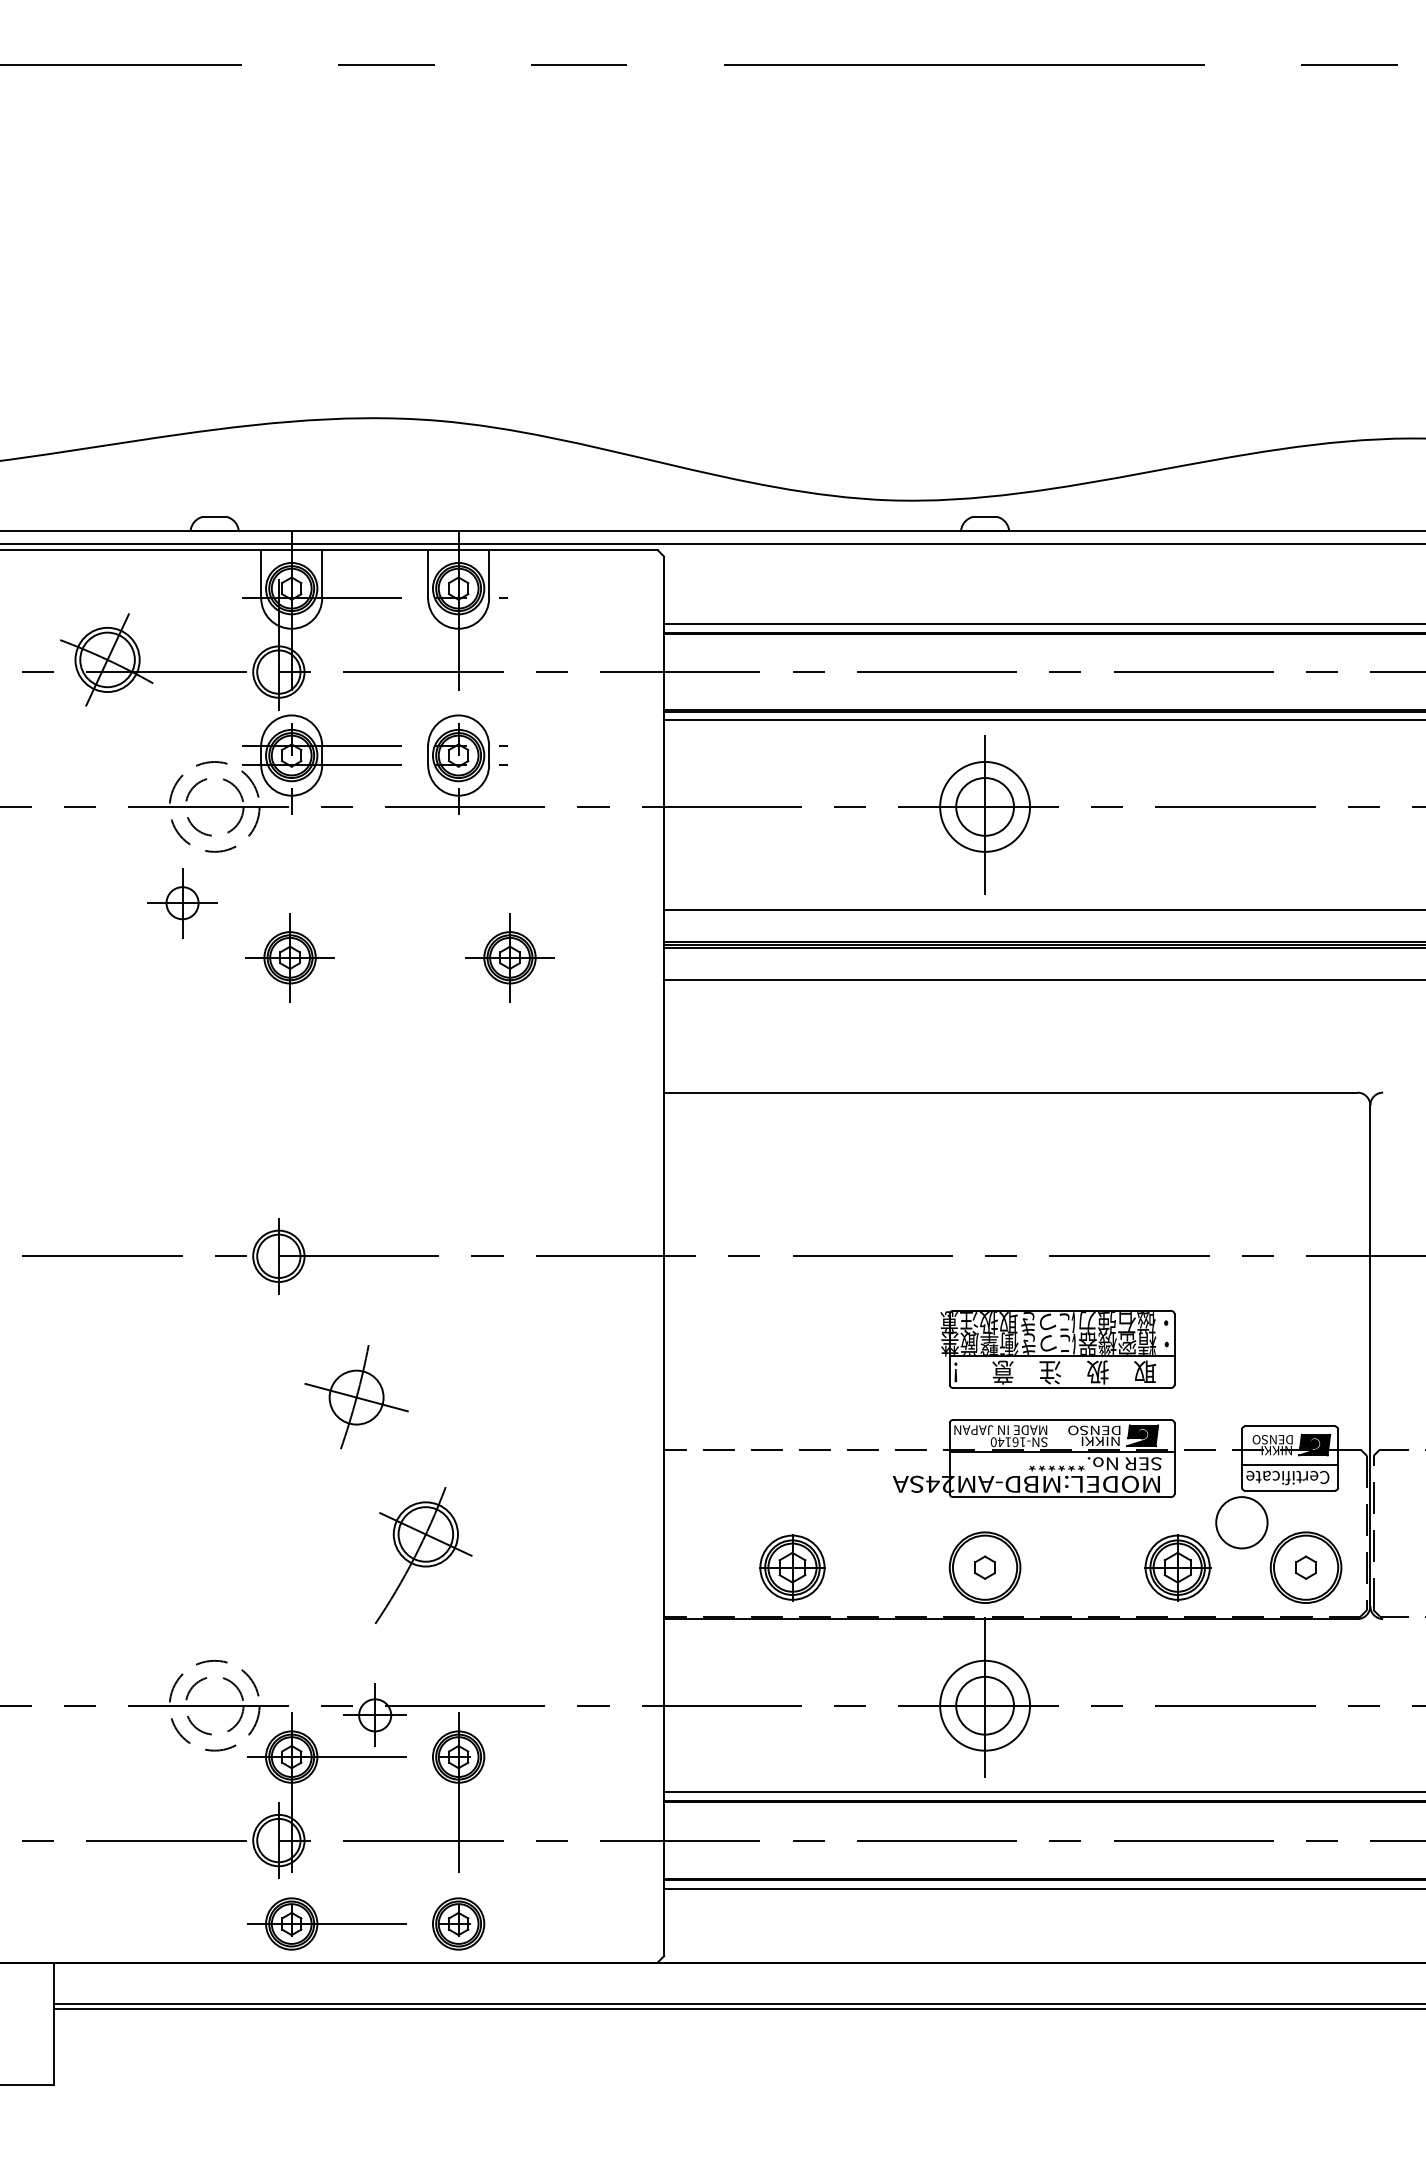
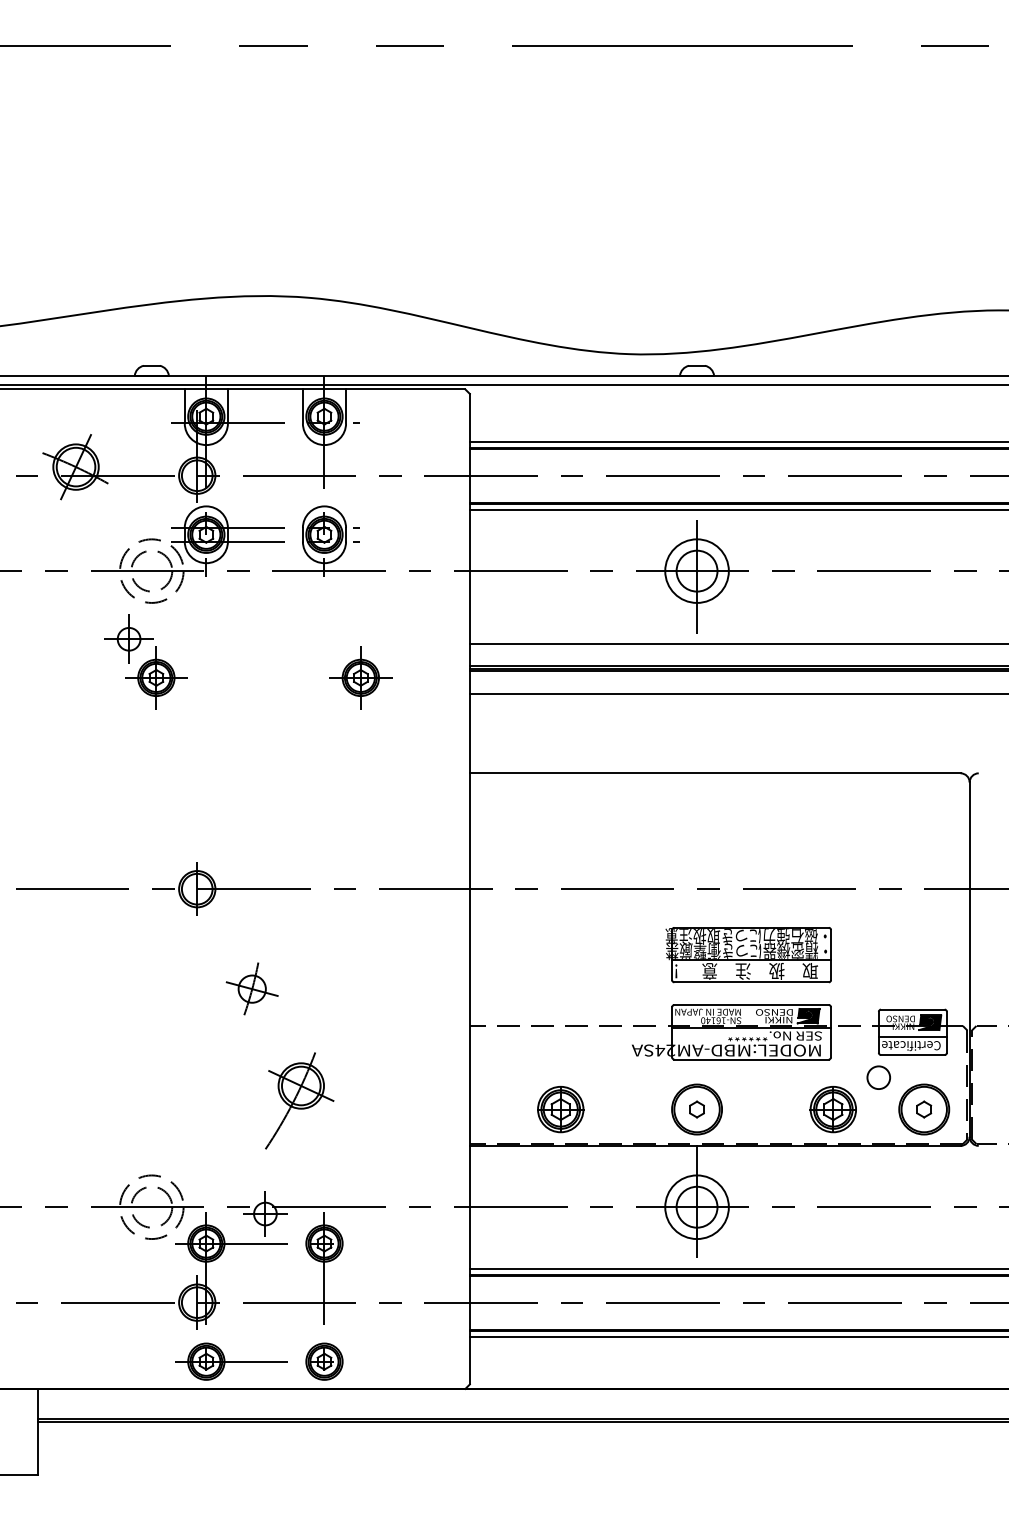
part: (289, 957) -> (155, 677), moved
part: (356, 1397) -> (252, 989), size x0.71
circle: (1241, 1522) -> (878, 1077), size x0.62

